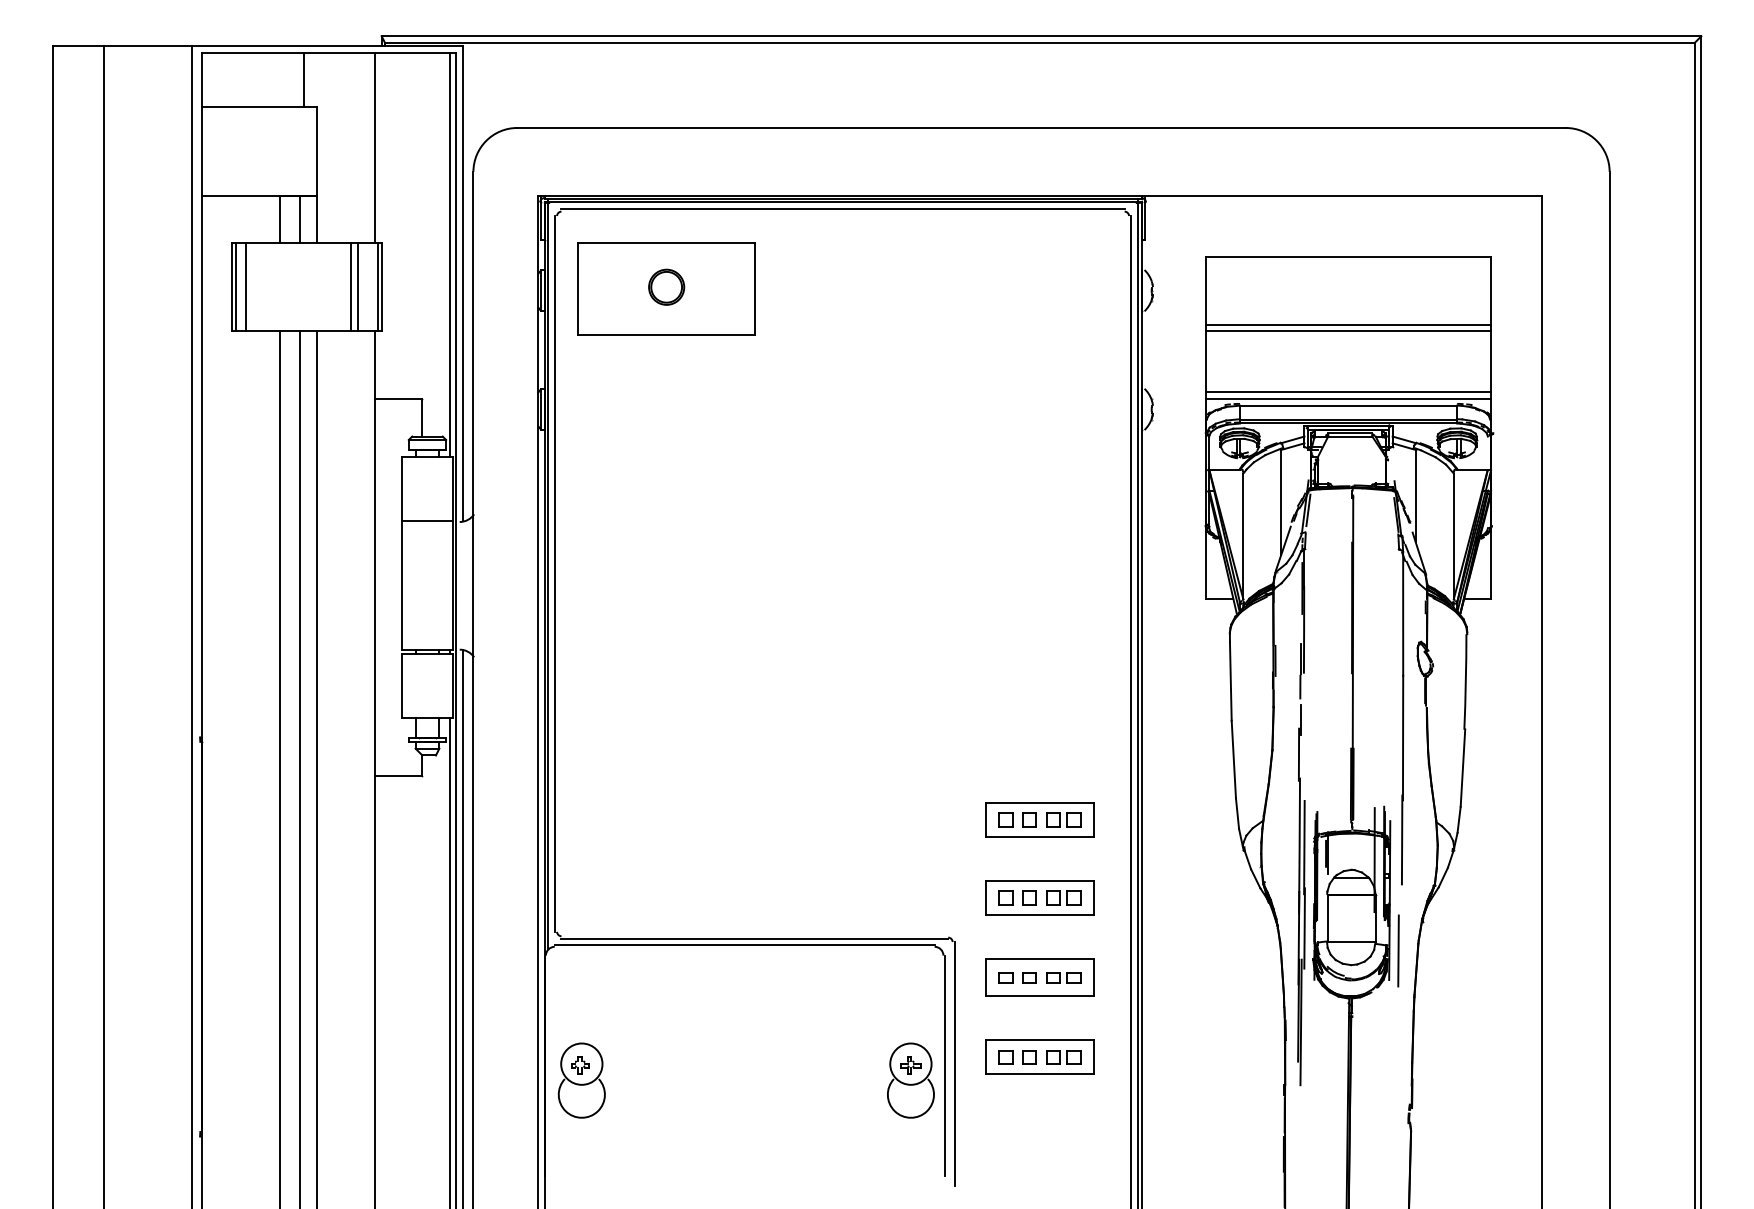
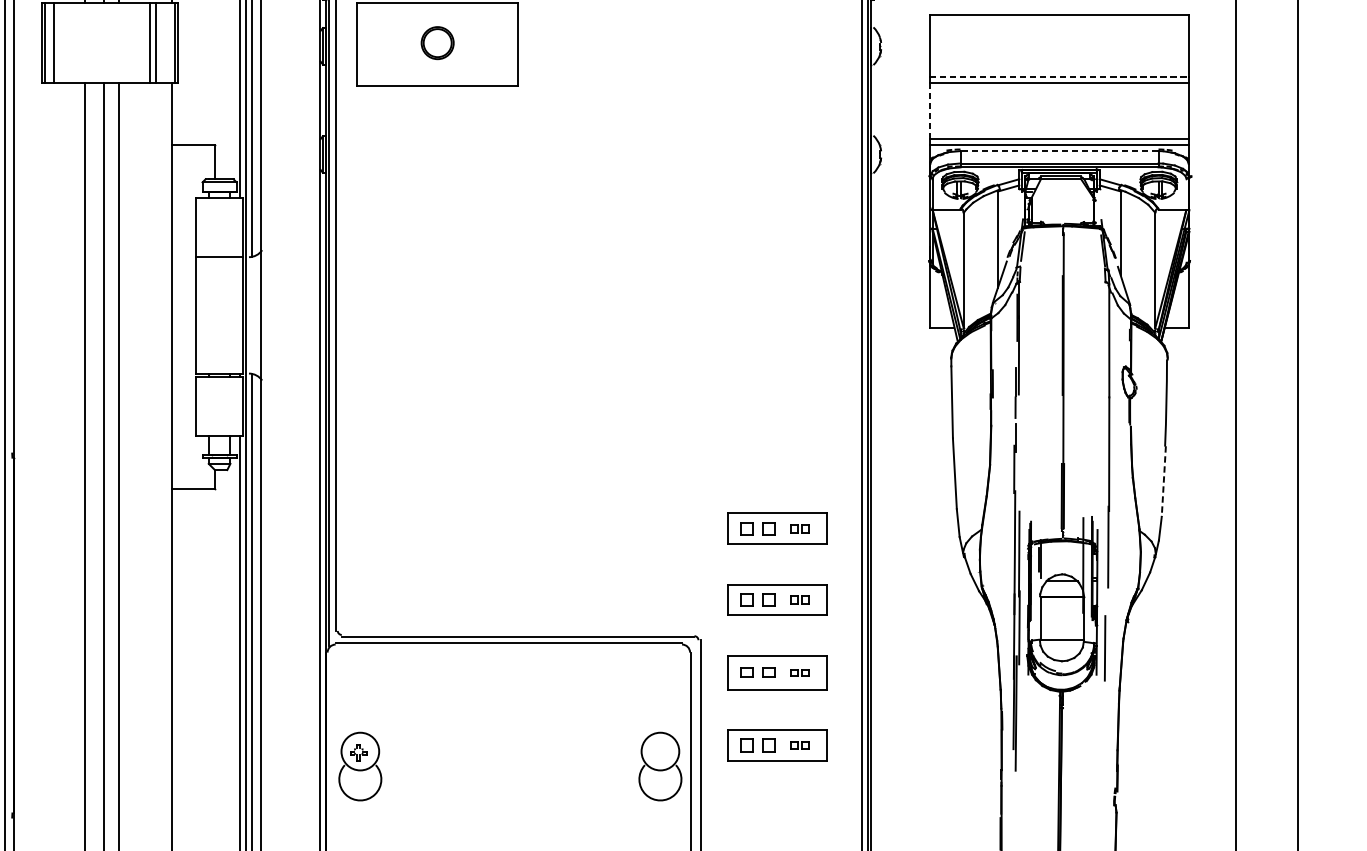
line: (1349, 324) -> (1060, 77), solid -> dashed
line: (1206, 361) -> (929, 110), solid -> dashed
line: (1348, 406) -> (1059, 151), solid -> dashed
line: (1462, 768) -> (1163, 481), solid -> dashed
part: (1063, 819) -> (799, 528), size x0.6
part: (1063, 897) -> (799, 599), size x0.6
part: (1063, 977) -> (799, 672), size x0.6
part: (1063, 1057) -> (799, 745), size x0.6
part: (910, 1065) -> (660, 752), removed

